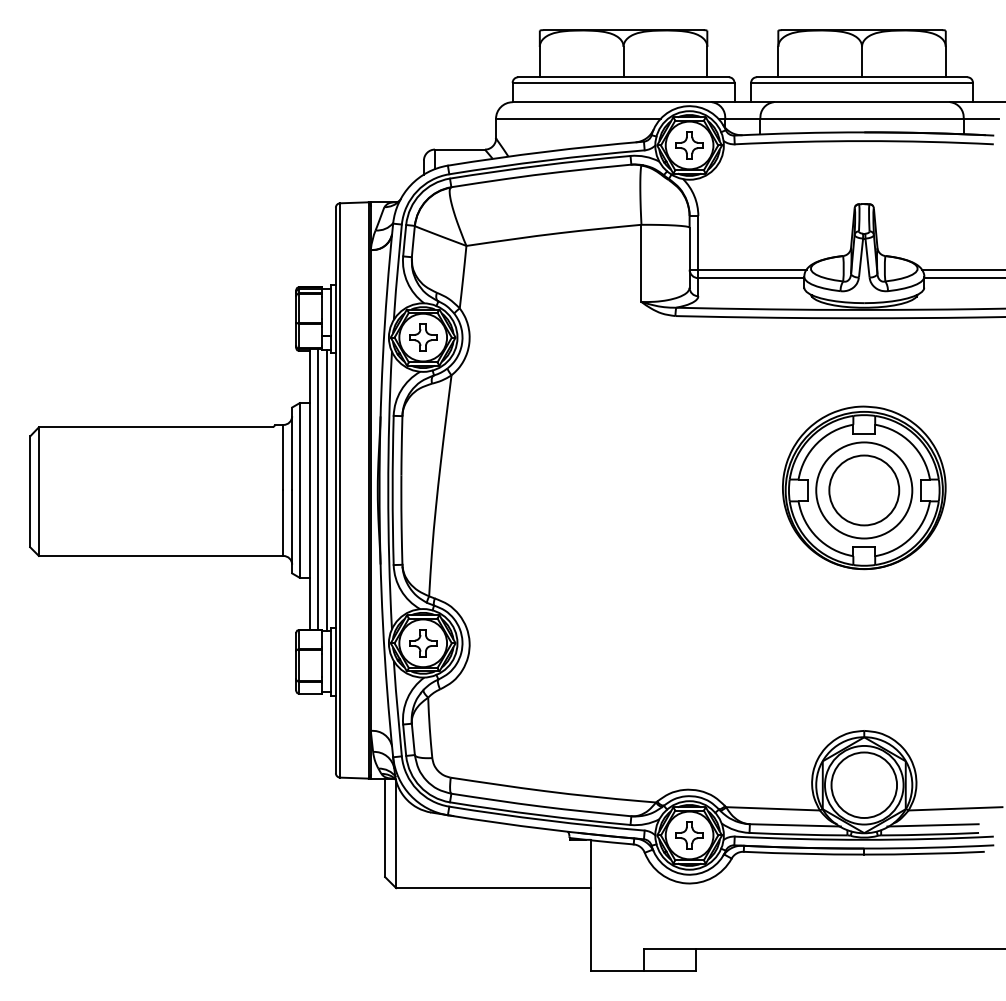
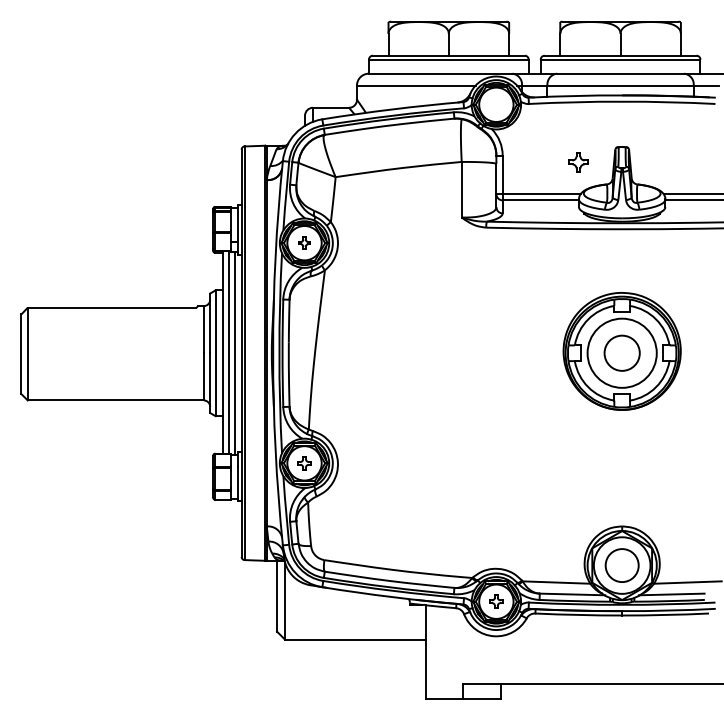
part: (689, 145) -> (578, 162), moved
part: (423, 337) -> (304, 243), size x0.6
circle: (864, 490) -> (622, 353), size x0.7
part: (423, 643) -> (304, 463), size x0.7
circle: (864, 785) -> (622, 565), size x0.7
part: (689, 835) -> (496, 601), size x0.7

